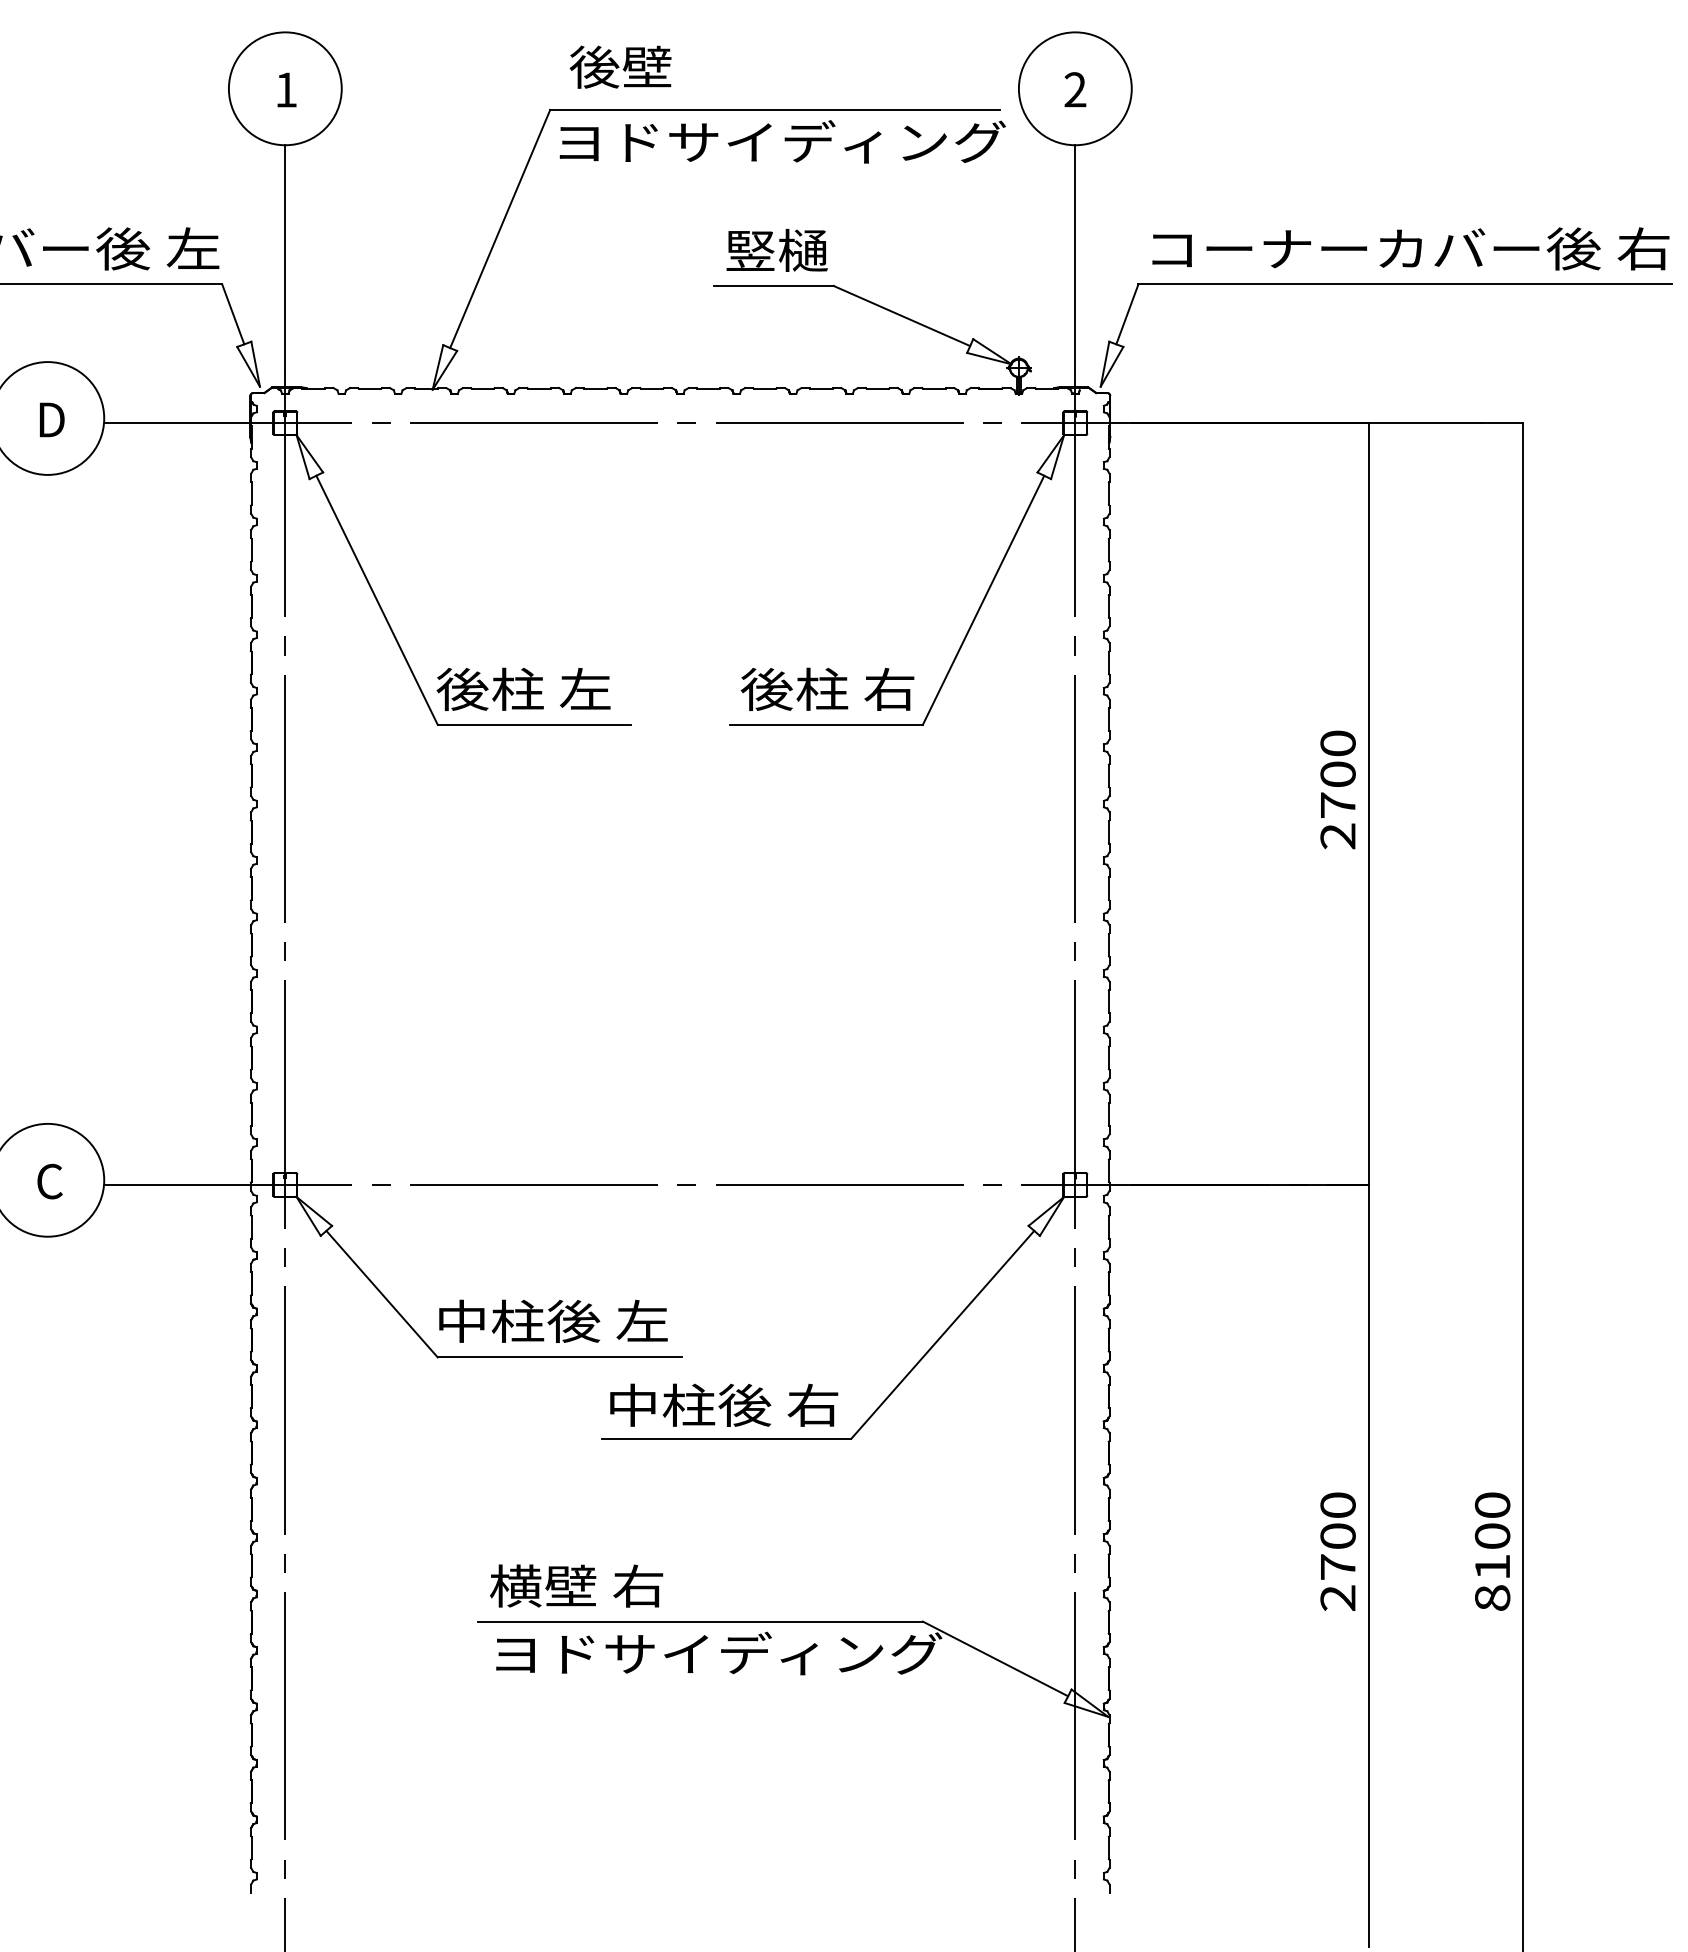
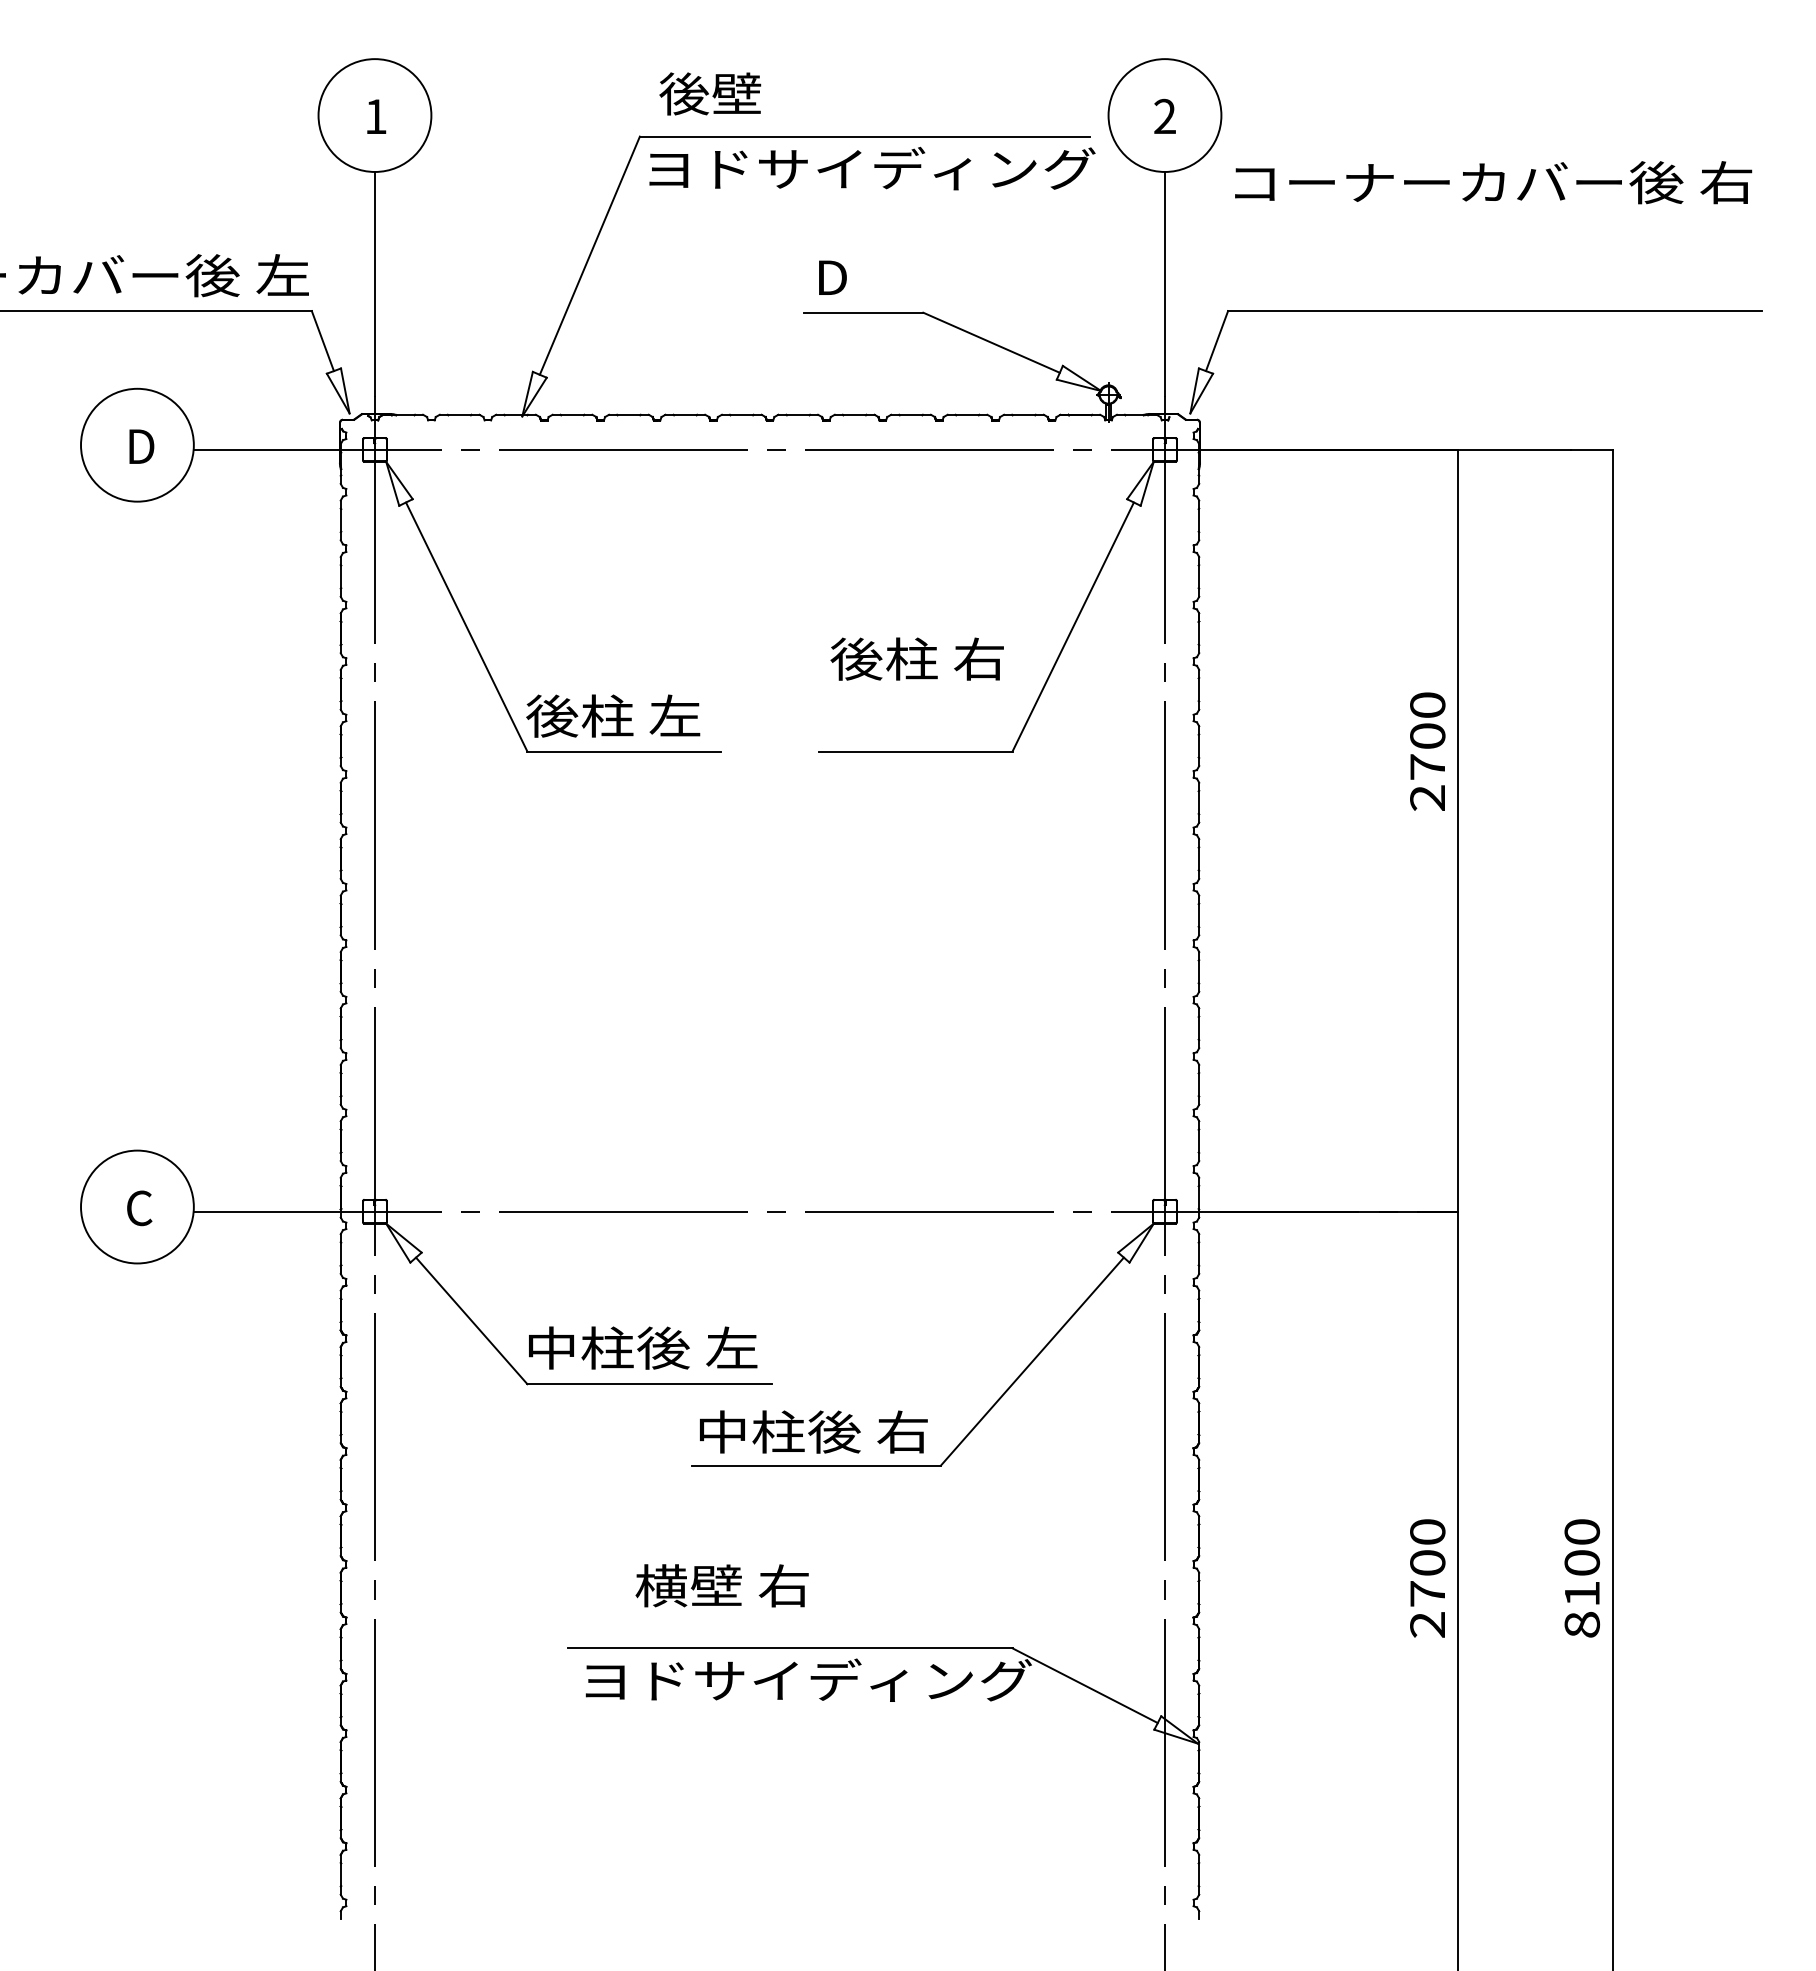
text: (1410, 248) -> (1493, 182), moved
text: (776, 249) -> (866, 276), 竪樋 -> D
text: (826, 688) -> (916, 658), moved
text: (1337, 789) -> (1427, 751), moved
text: (575, 1585) -> (721, 1585), moved

